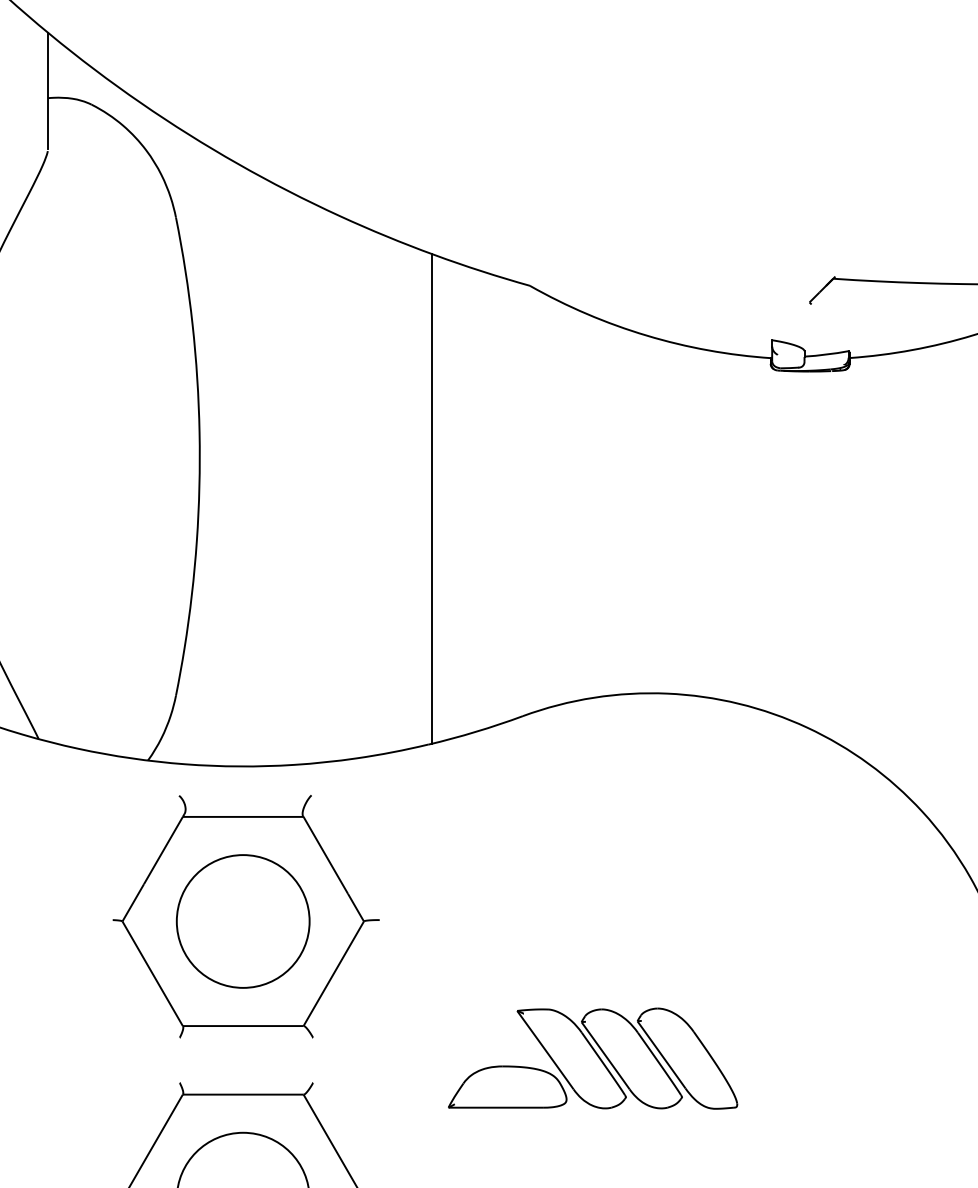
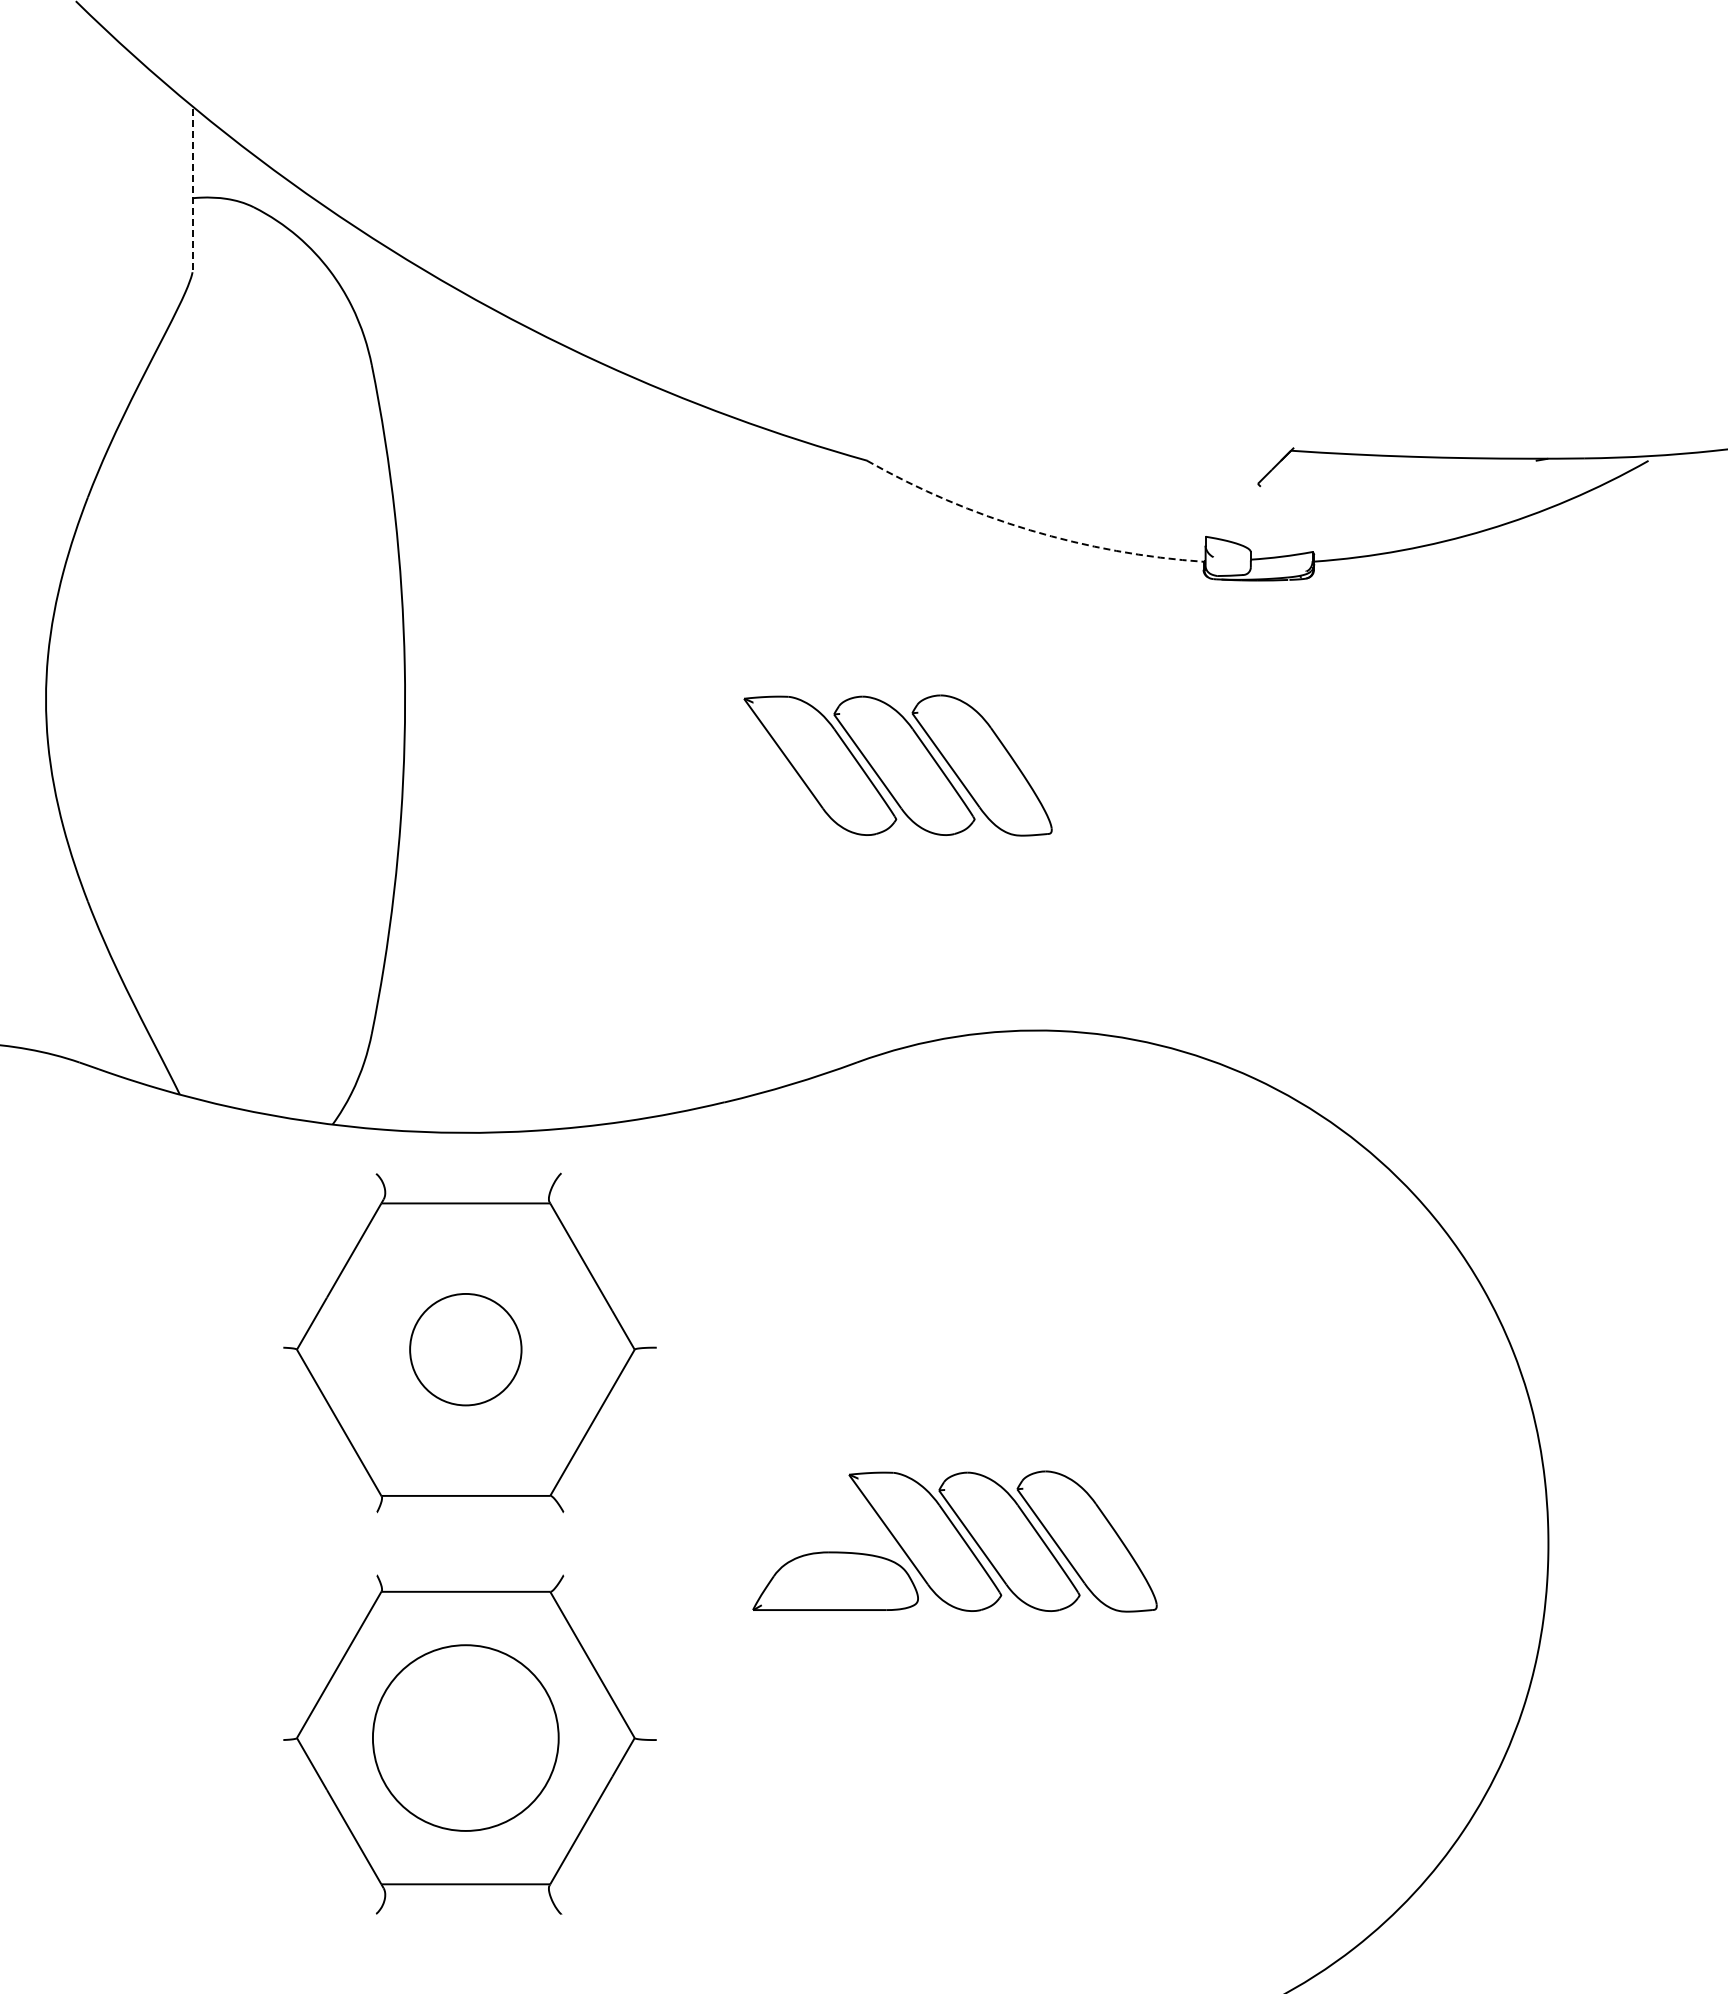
line: (47, 91) -> (192, 188), solid -> dashed
arc: (646, 335) -> (1030, 530), solid -> dashed
line: (432, 498) -> (730, 758), removed
part: (551, 503) -> (897, 765), added
circle: (242, 921) -> (465, 1349), size x0.6

